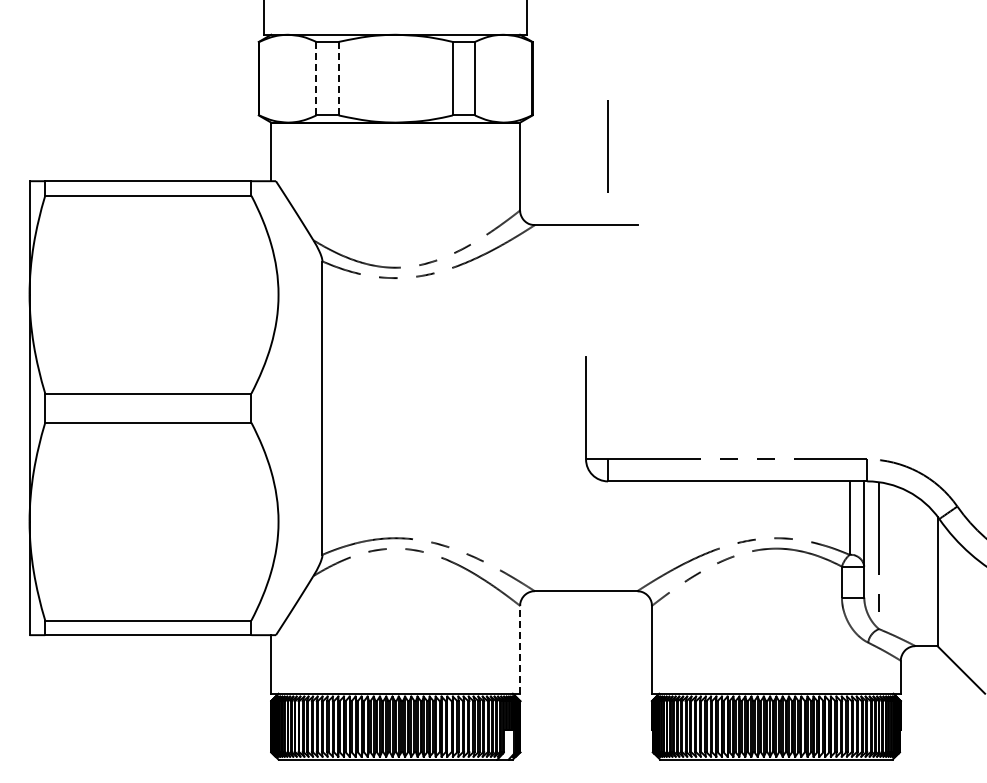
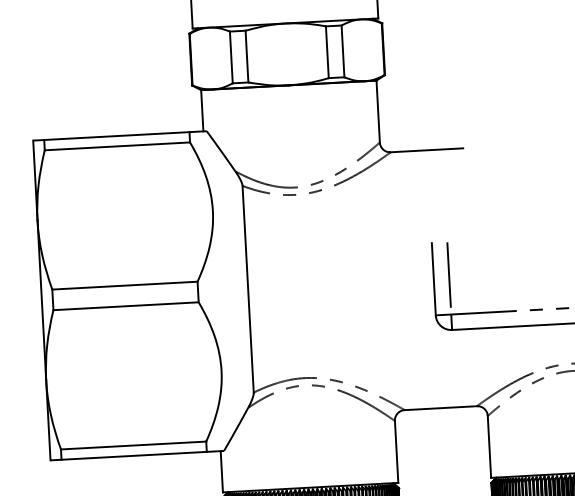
line: (316, 78) -> (231, 57), dashed -> solid
line: (338, 78) -> (246, 56), dashed -> solid
line: (607, 146) -> (448, 275), moved
line: (520, 649) -> (396, 451), dashed -> solid

